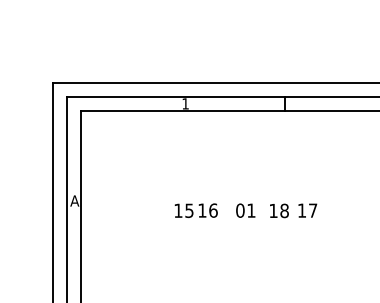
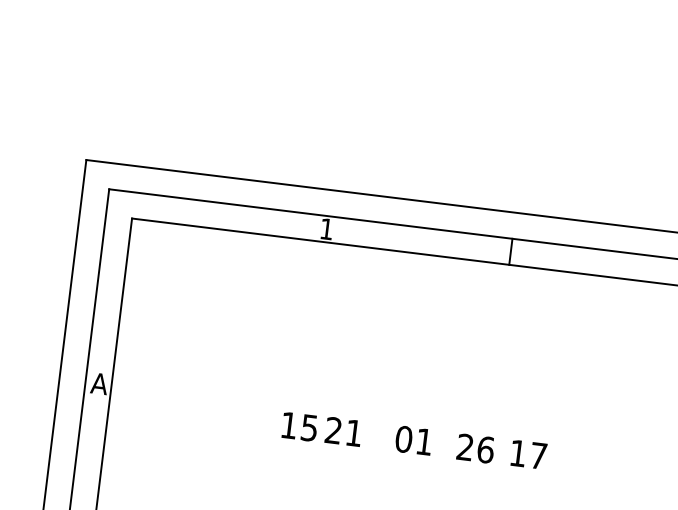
text: (207, 210) -> (343, 431), 16 -> 21
text: (278, 210) -> (474, 447), 18 -> 26

